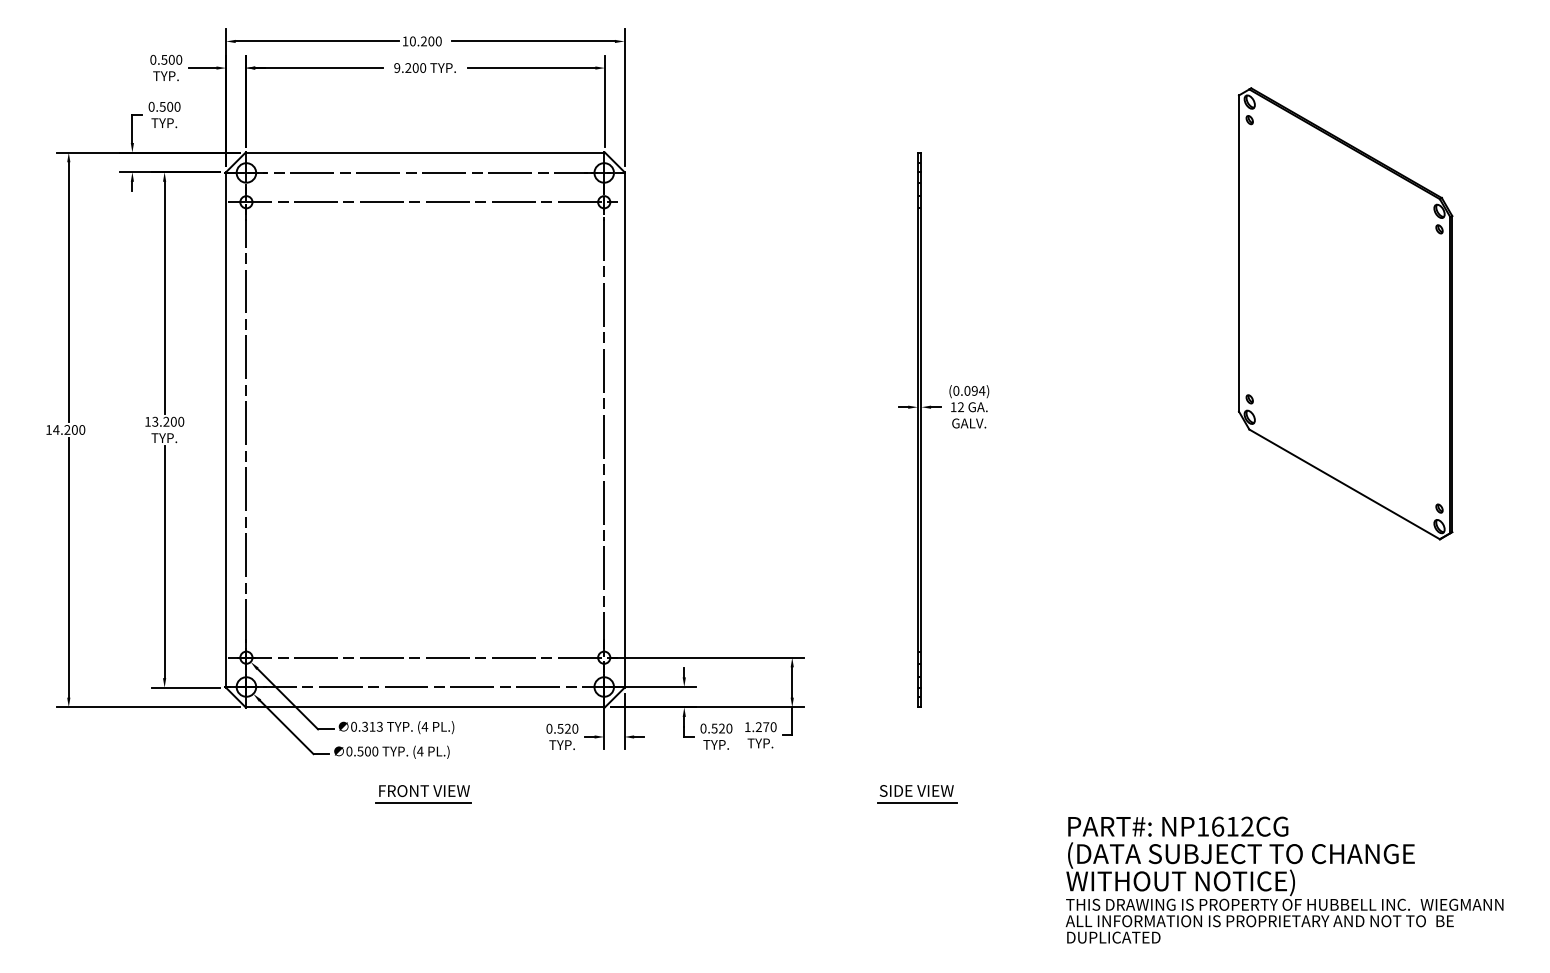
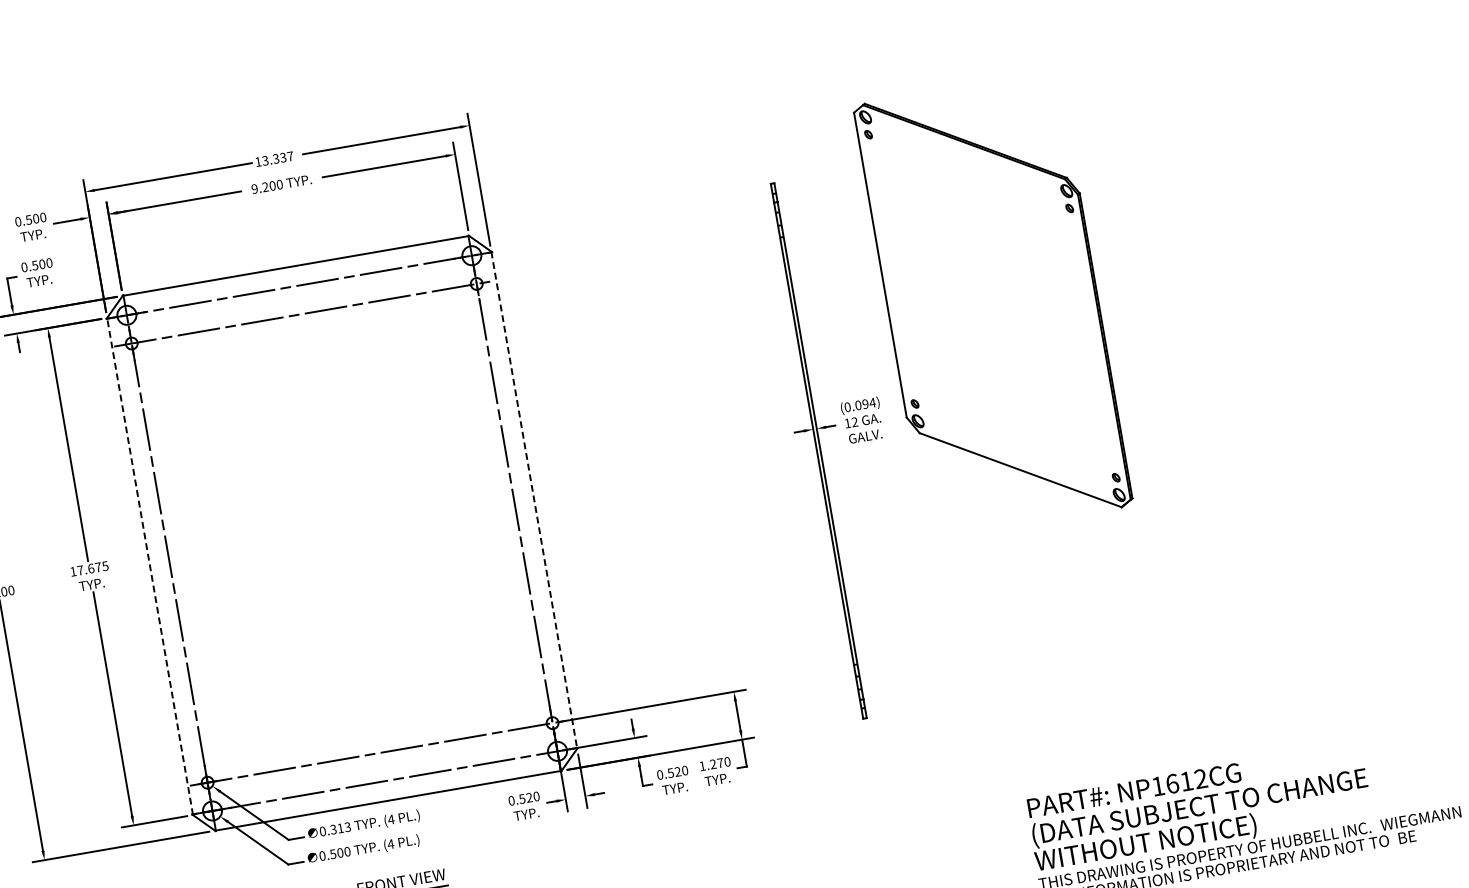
text: (425, 41) -> (277, 158), 10.200 -> 13.337
part: (1345, 313) -> (993, 305), moved
text: (168, 421) -> (93, 567), 13.200 -> 17.675
line: (226, 429) -> (150, 566), solid -> dashed
line: (624, 429) -> (534, 499), solid -> dashed
part: (917, 794) -> (877, 802), removed

